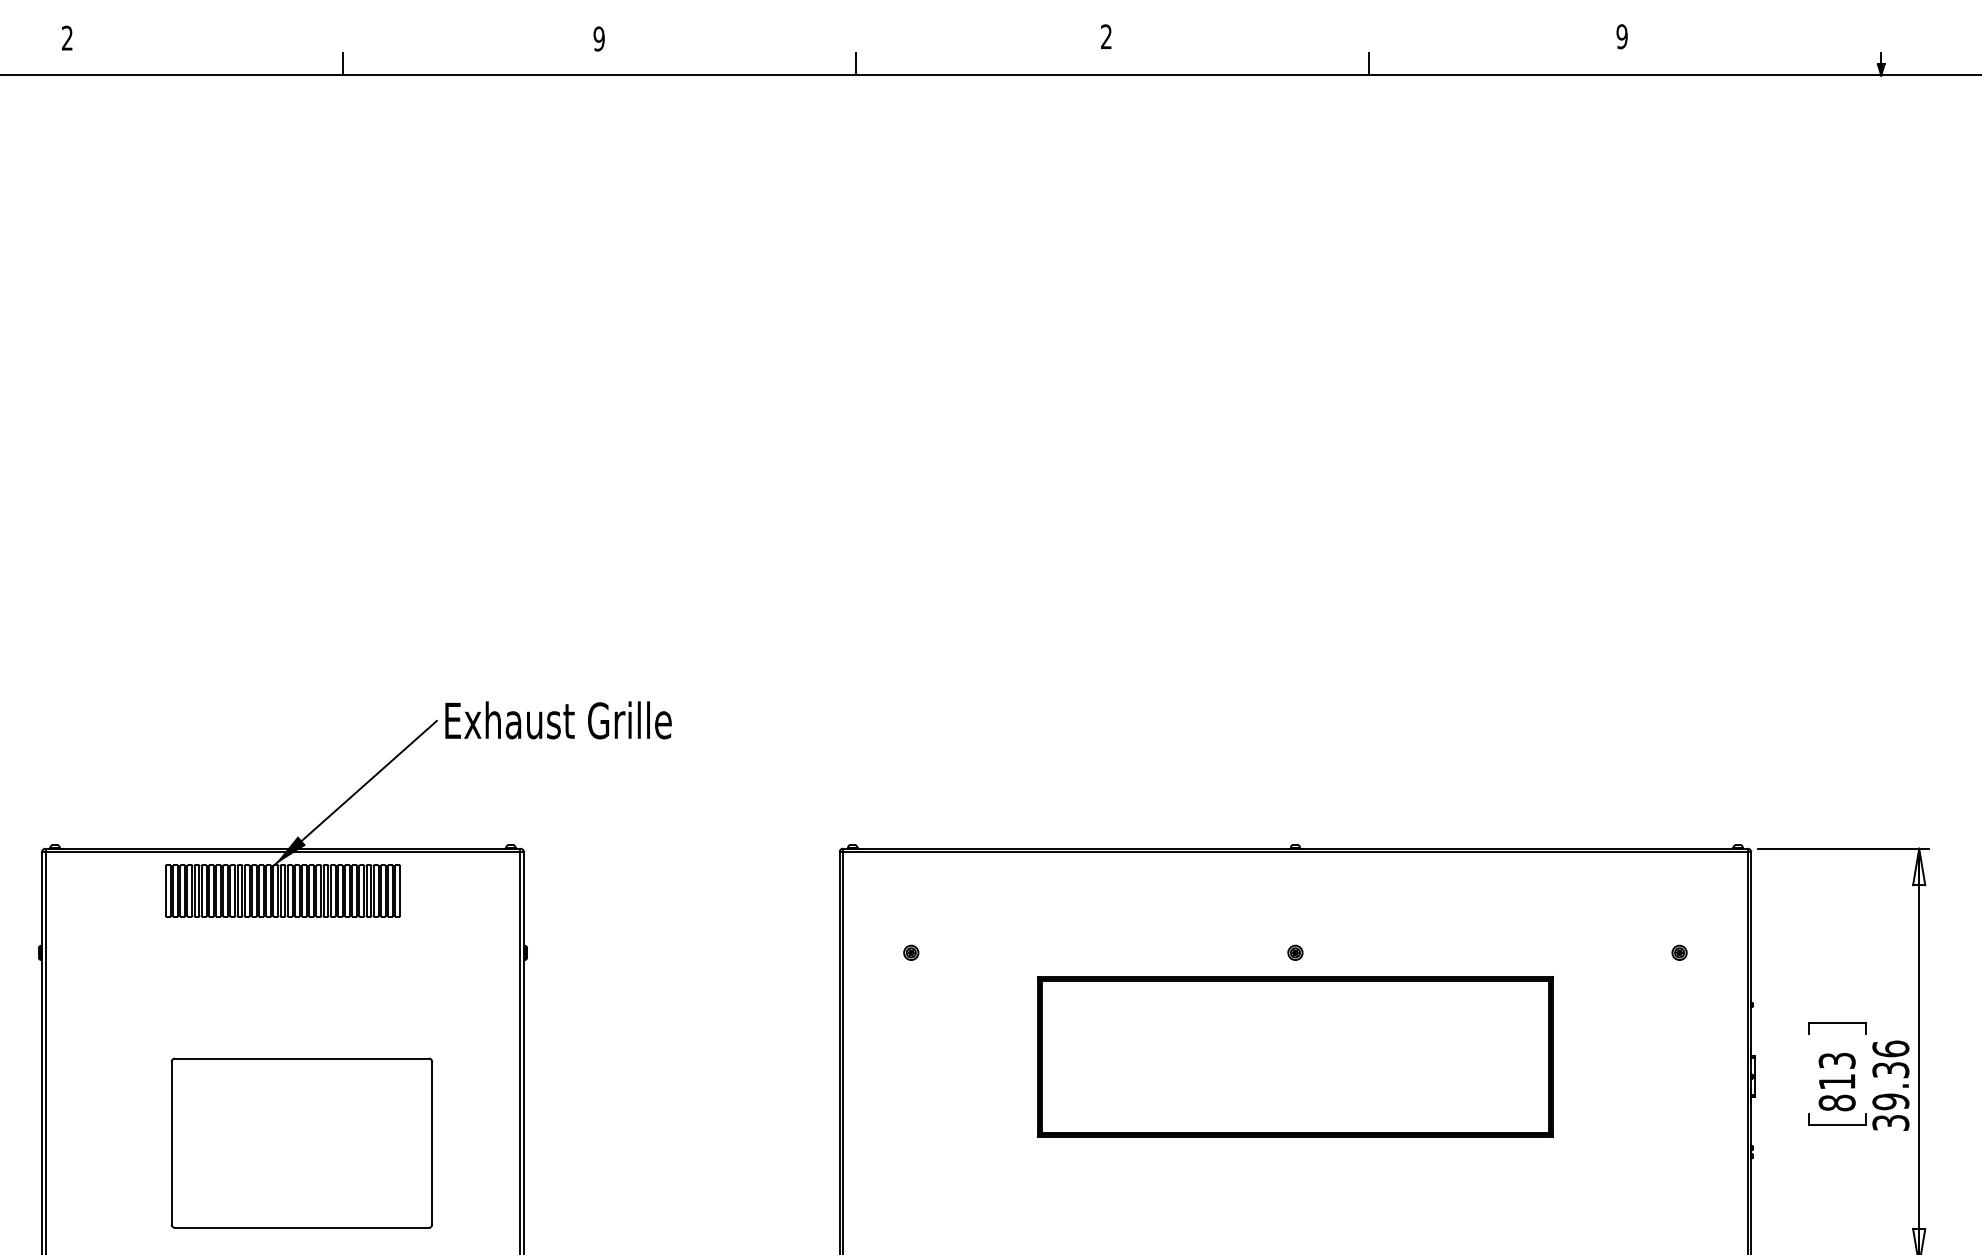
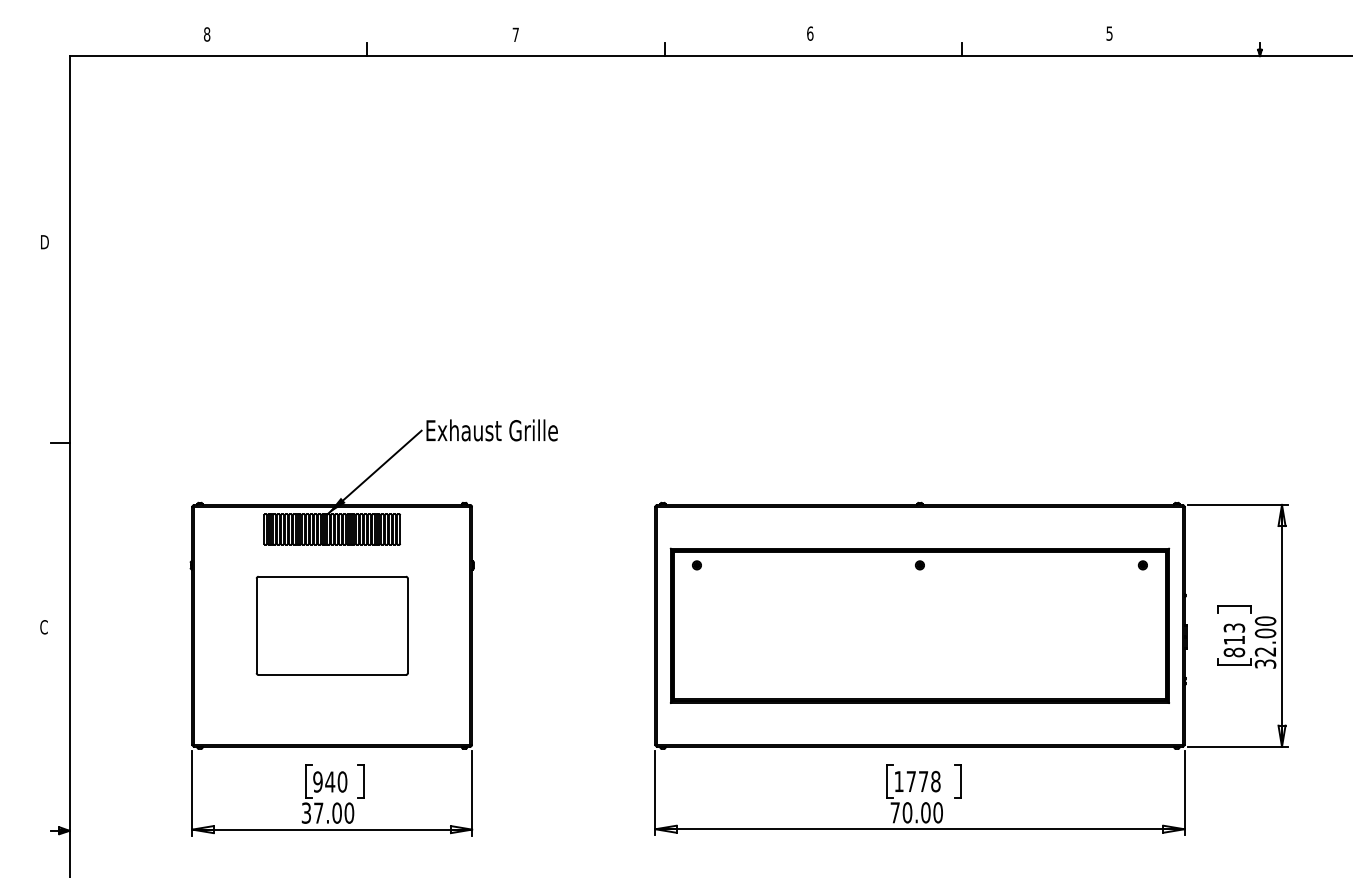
text: (1106, 36) -> (810, 33), 2 -> 6
text: (1621, 36) -> (1109, 33), 9 -> 5
text: (68, 38) -> (207, 34), 2 -> 8
text: (598, 38) -> (515, 34), 9 -> 7
part: (1294, 1056) -> (919, 625), size x1.67
text: (1890, 1075) -> (1265, 636), 39.36 -> 32.00
part: (300, 1142) -> (331, 625), moved

